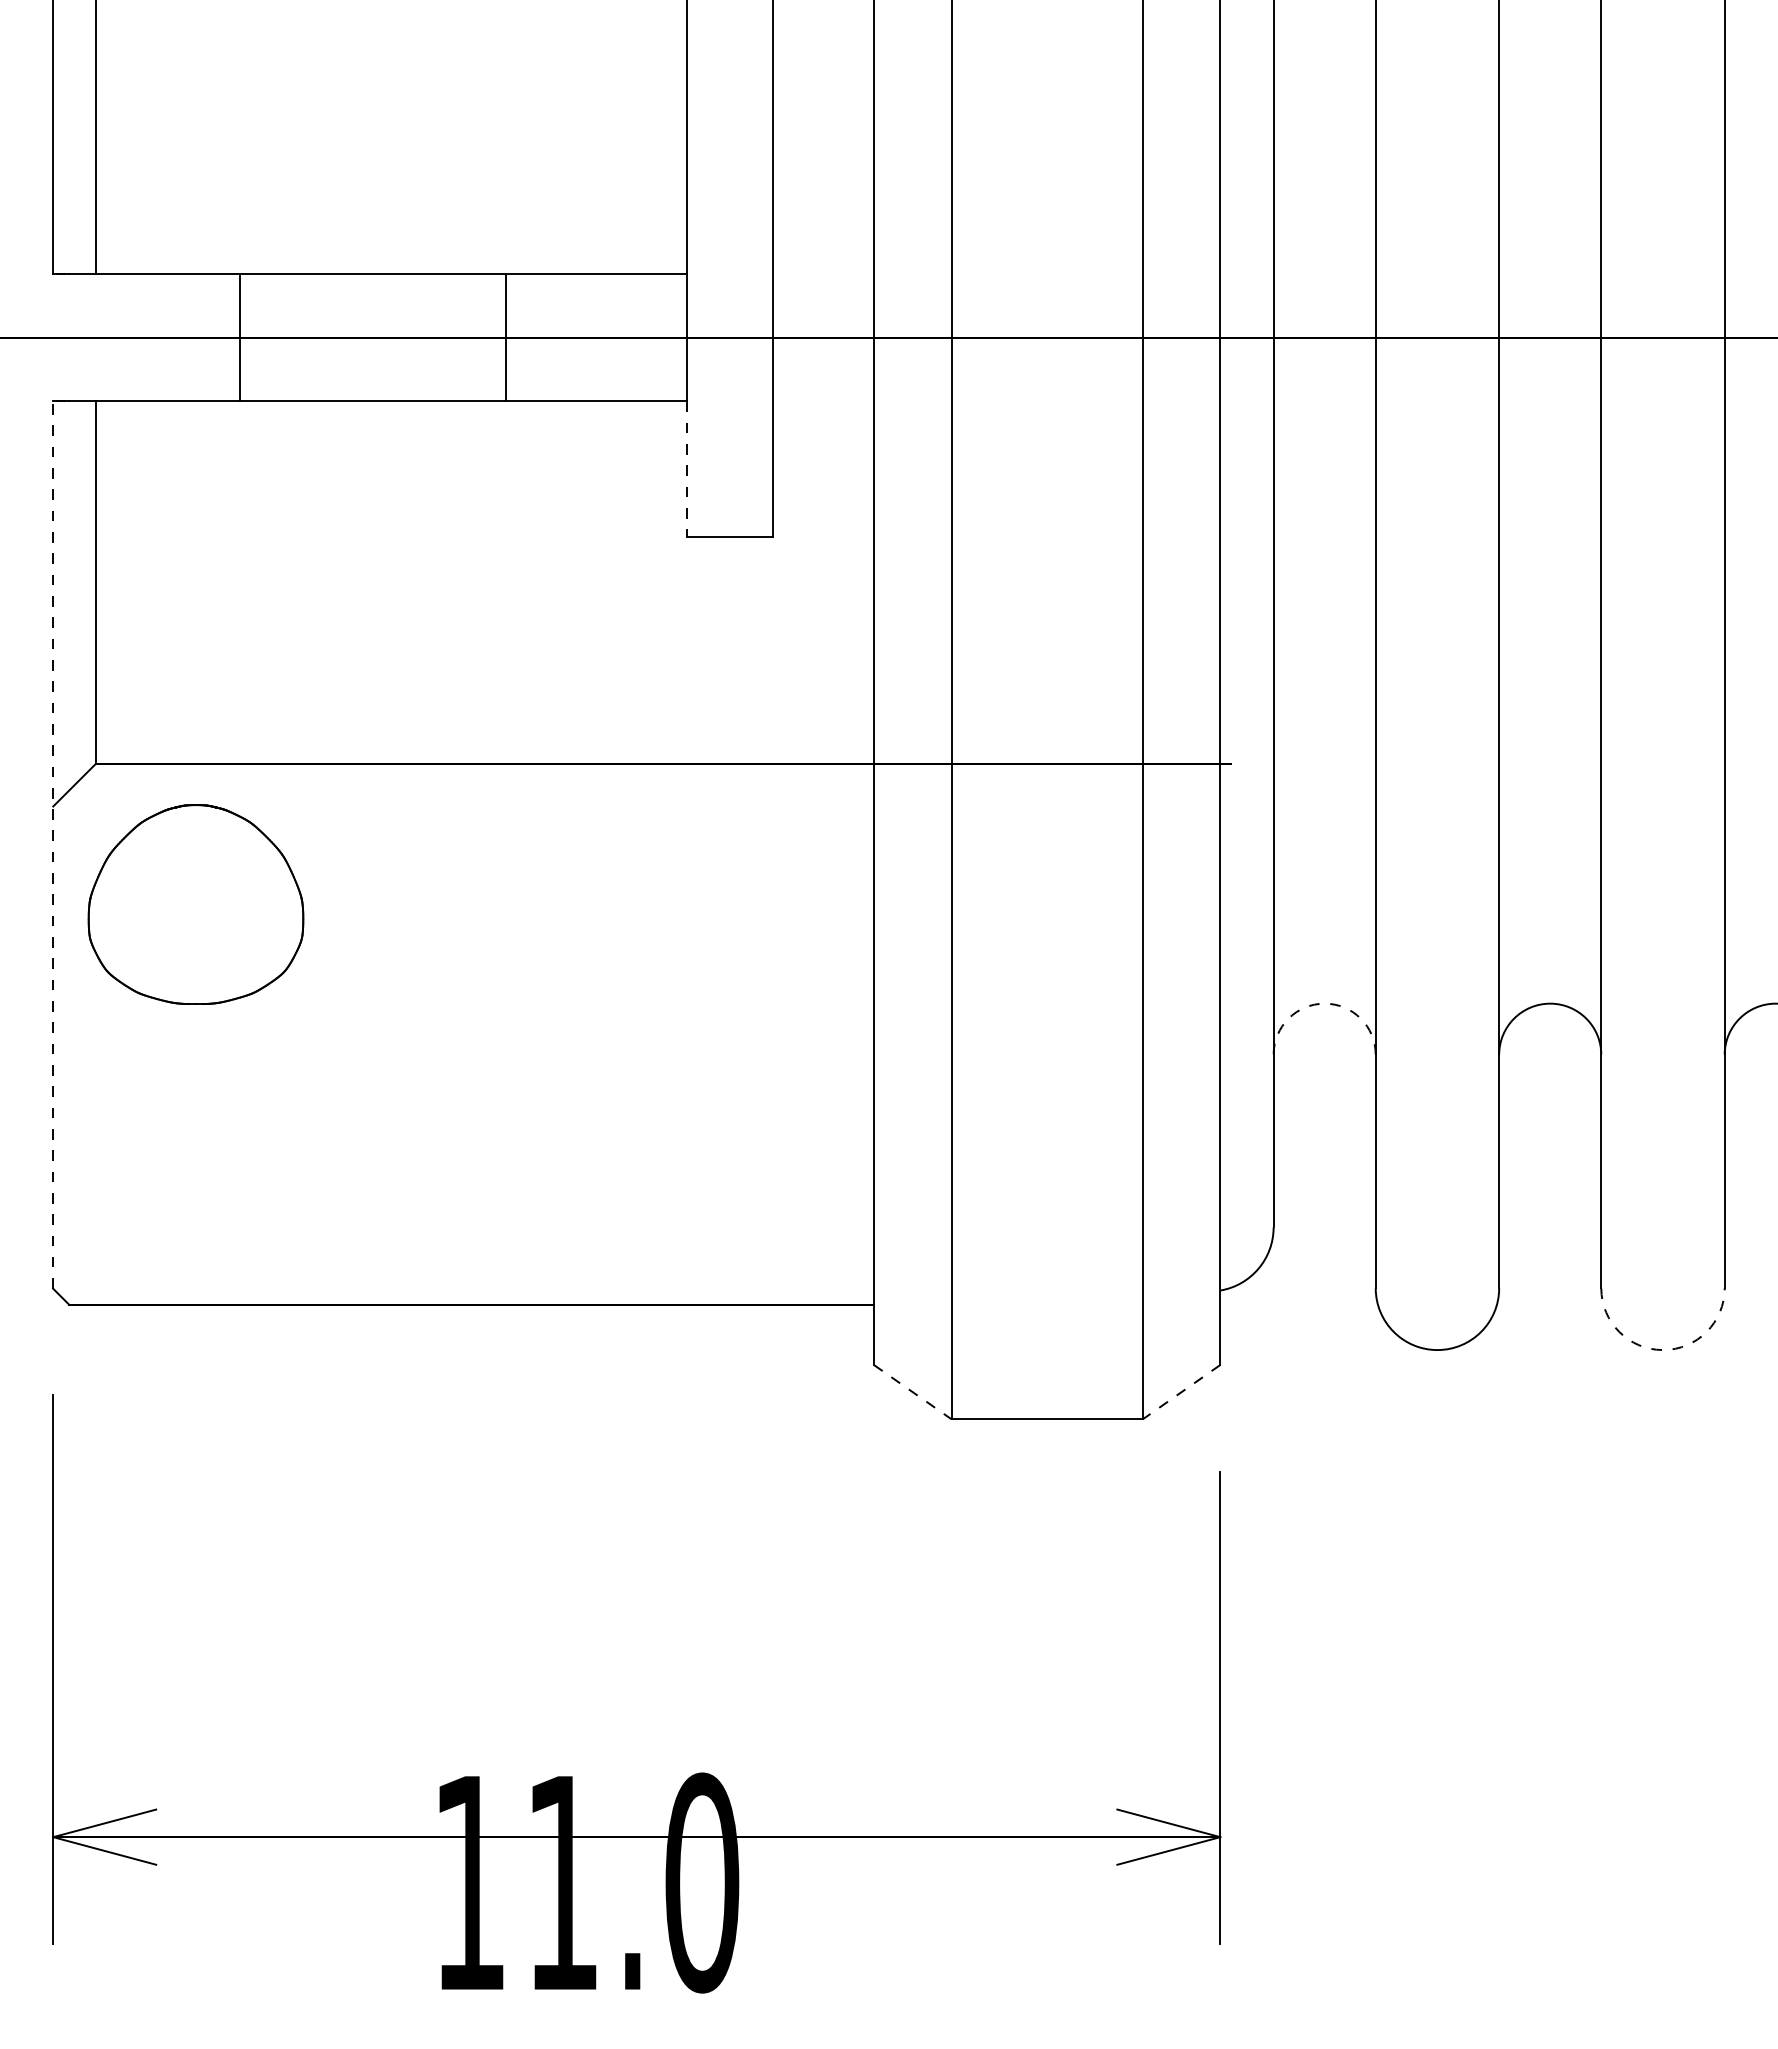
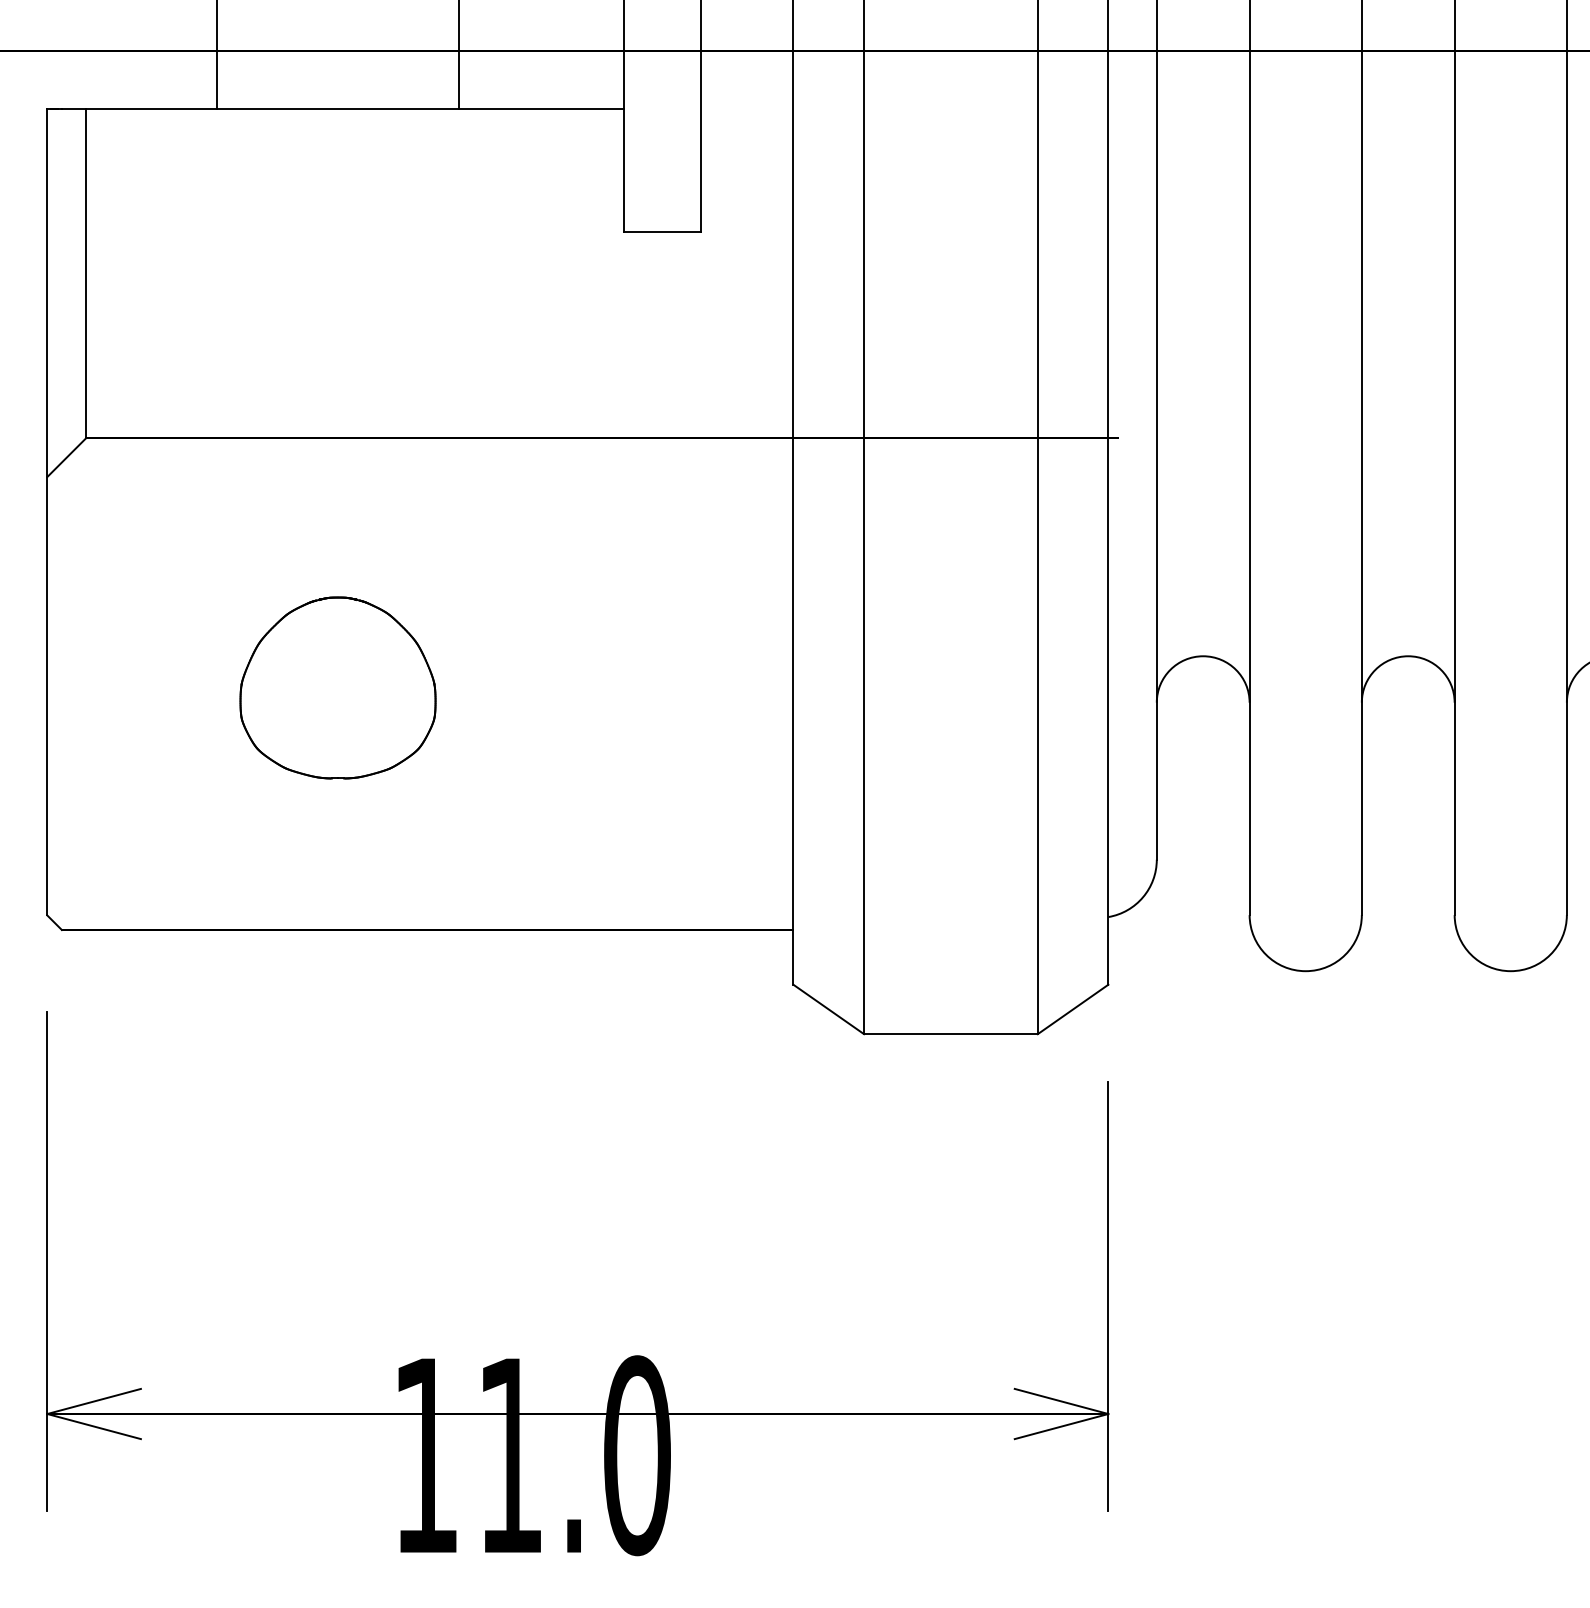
line: (687, 469) -> (623, 170), dashed -> solid
line: (53, 845) -> (47, 512), dashed -> solid
part: (195, 904) -> (337, 687), moved
arc: (1324, 1003) -> (1203, 656), dashed -> solid
arc: (1662, 1350) -> (1510, 971), dashed -> solid
line: (913, 1392) -> (829, 1009), dashed -> solid
line: (1181, 1392) -> (1073, 1009), dashed -> solid

